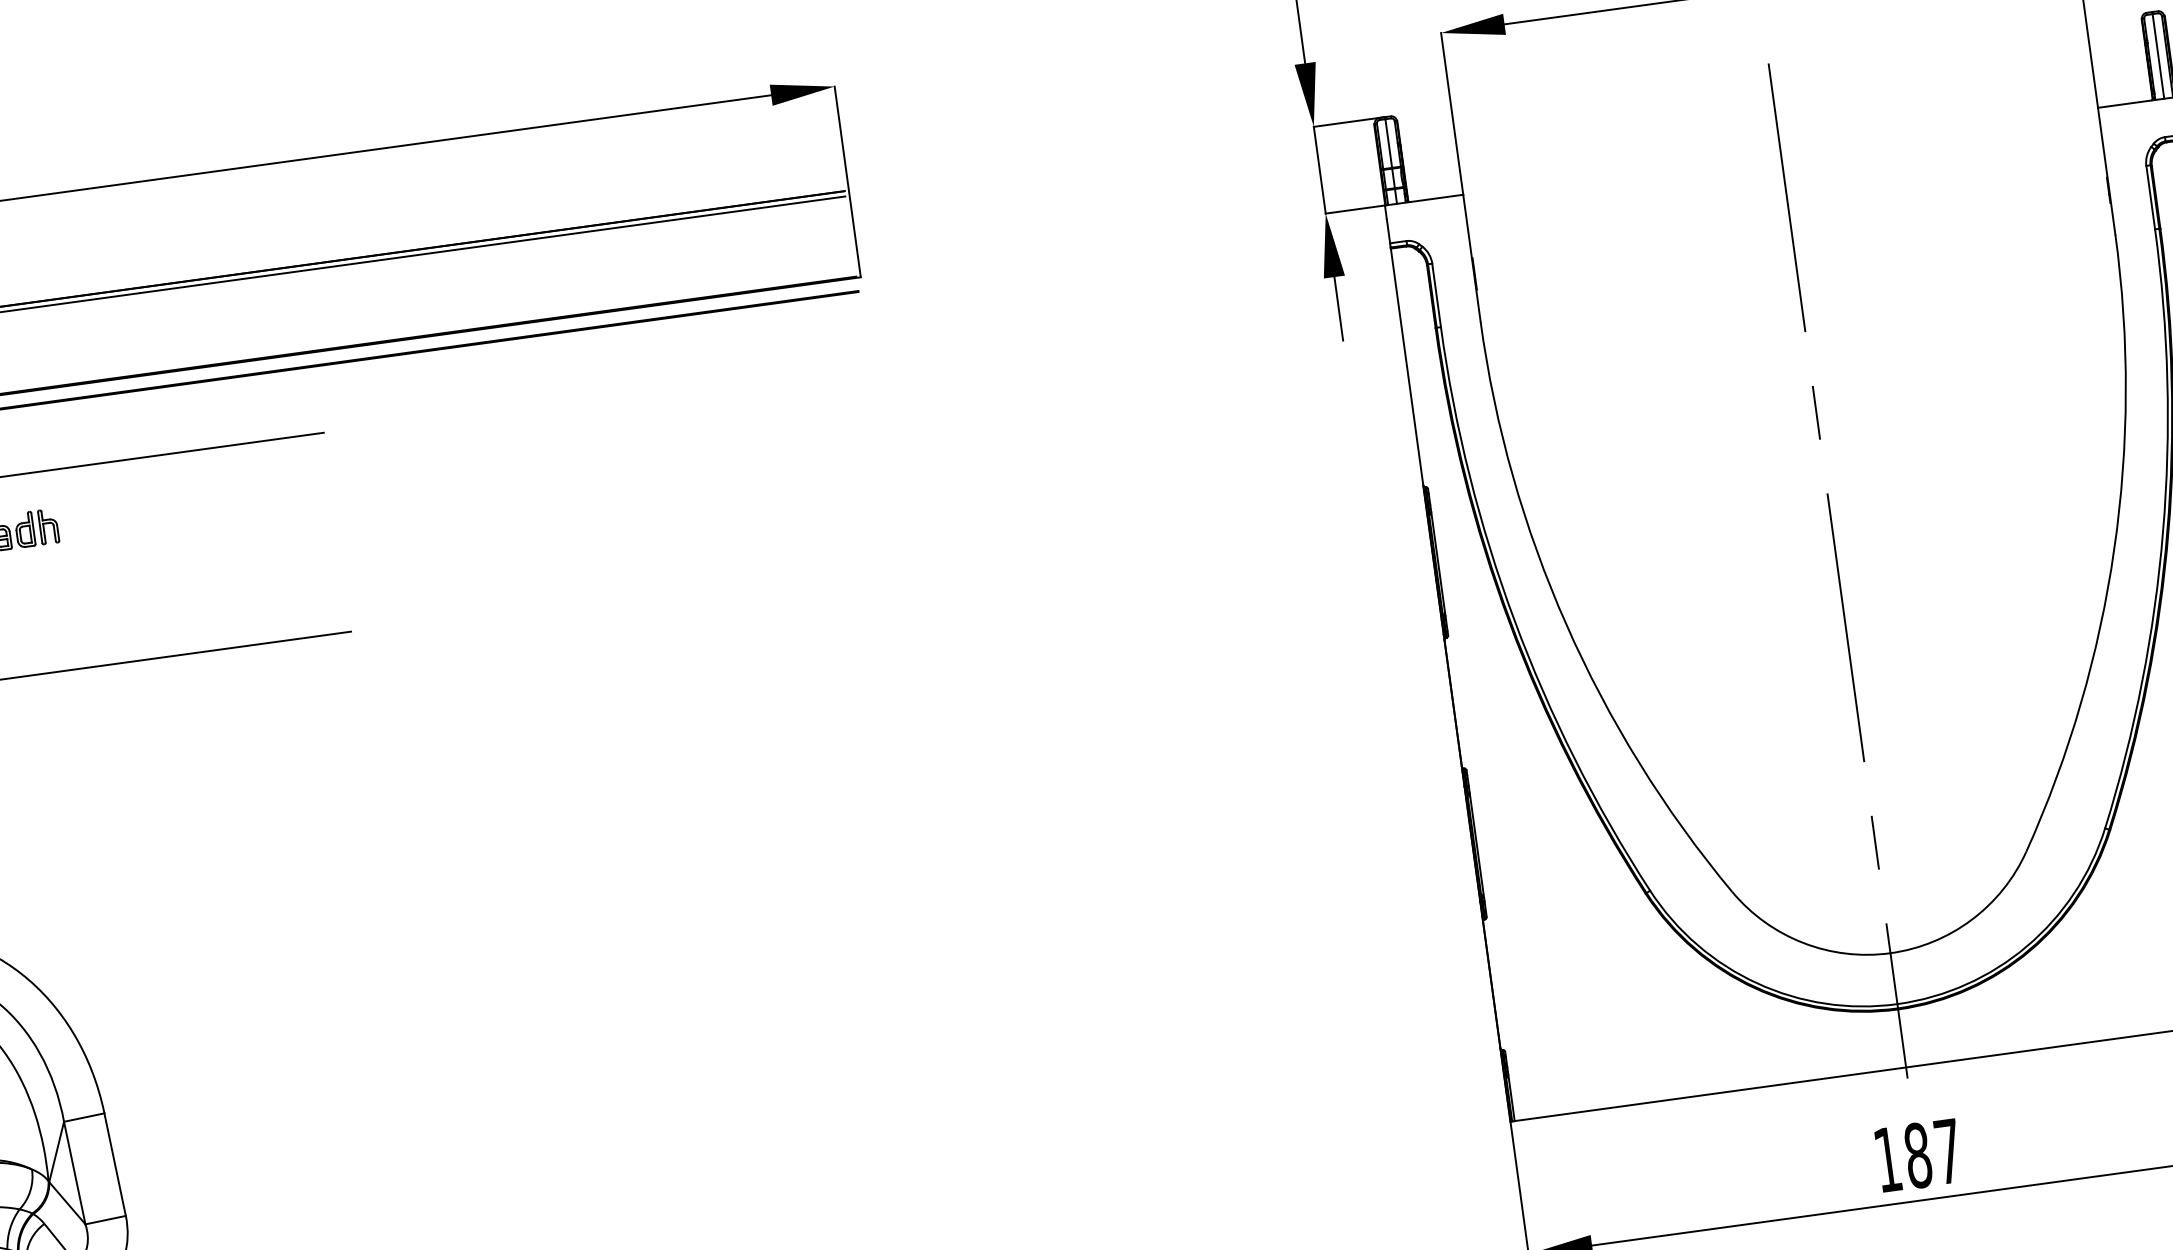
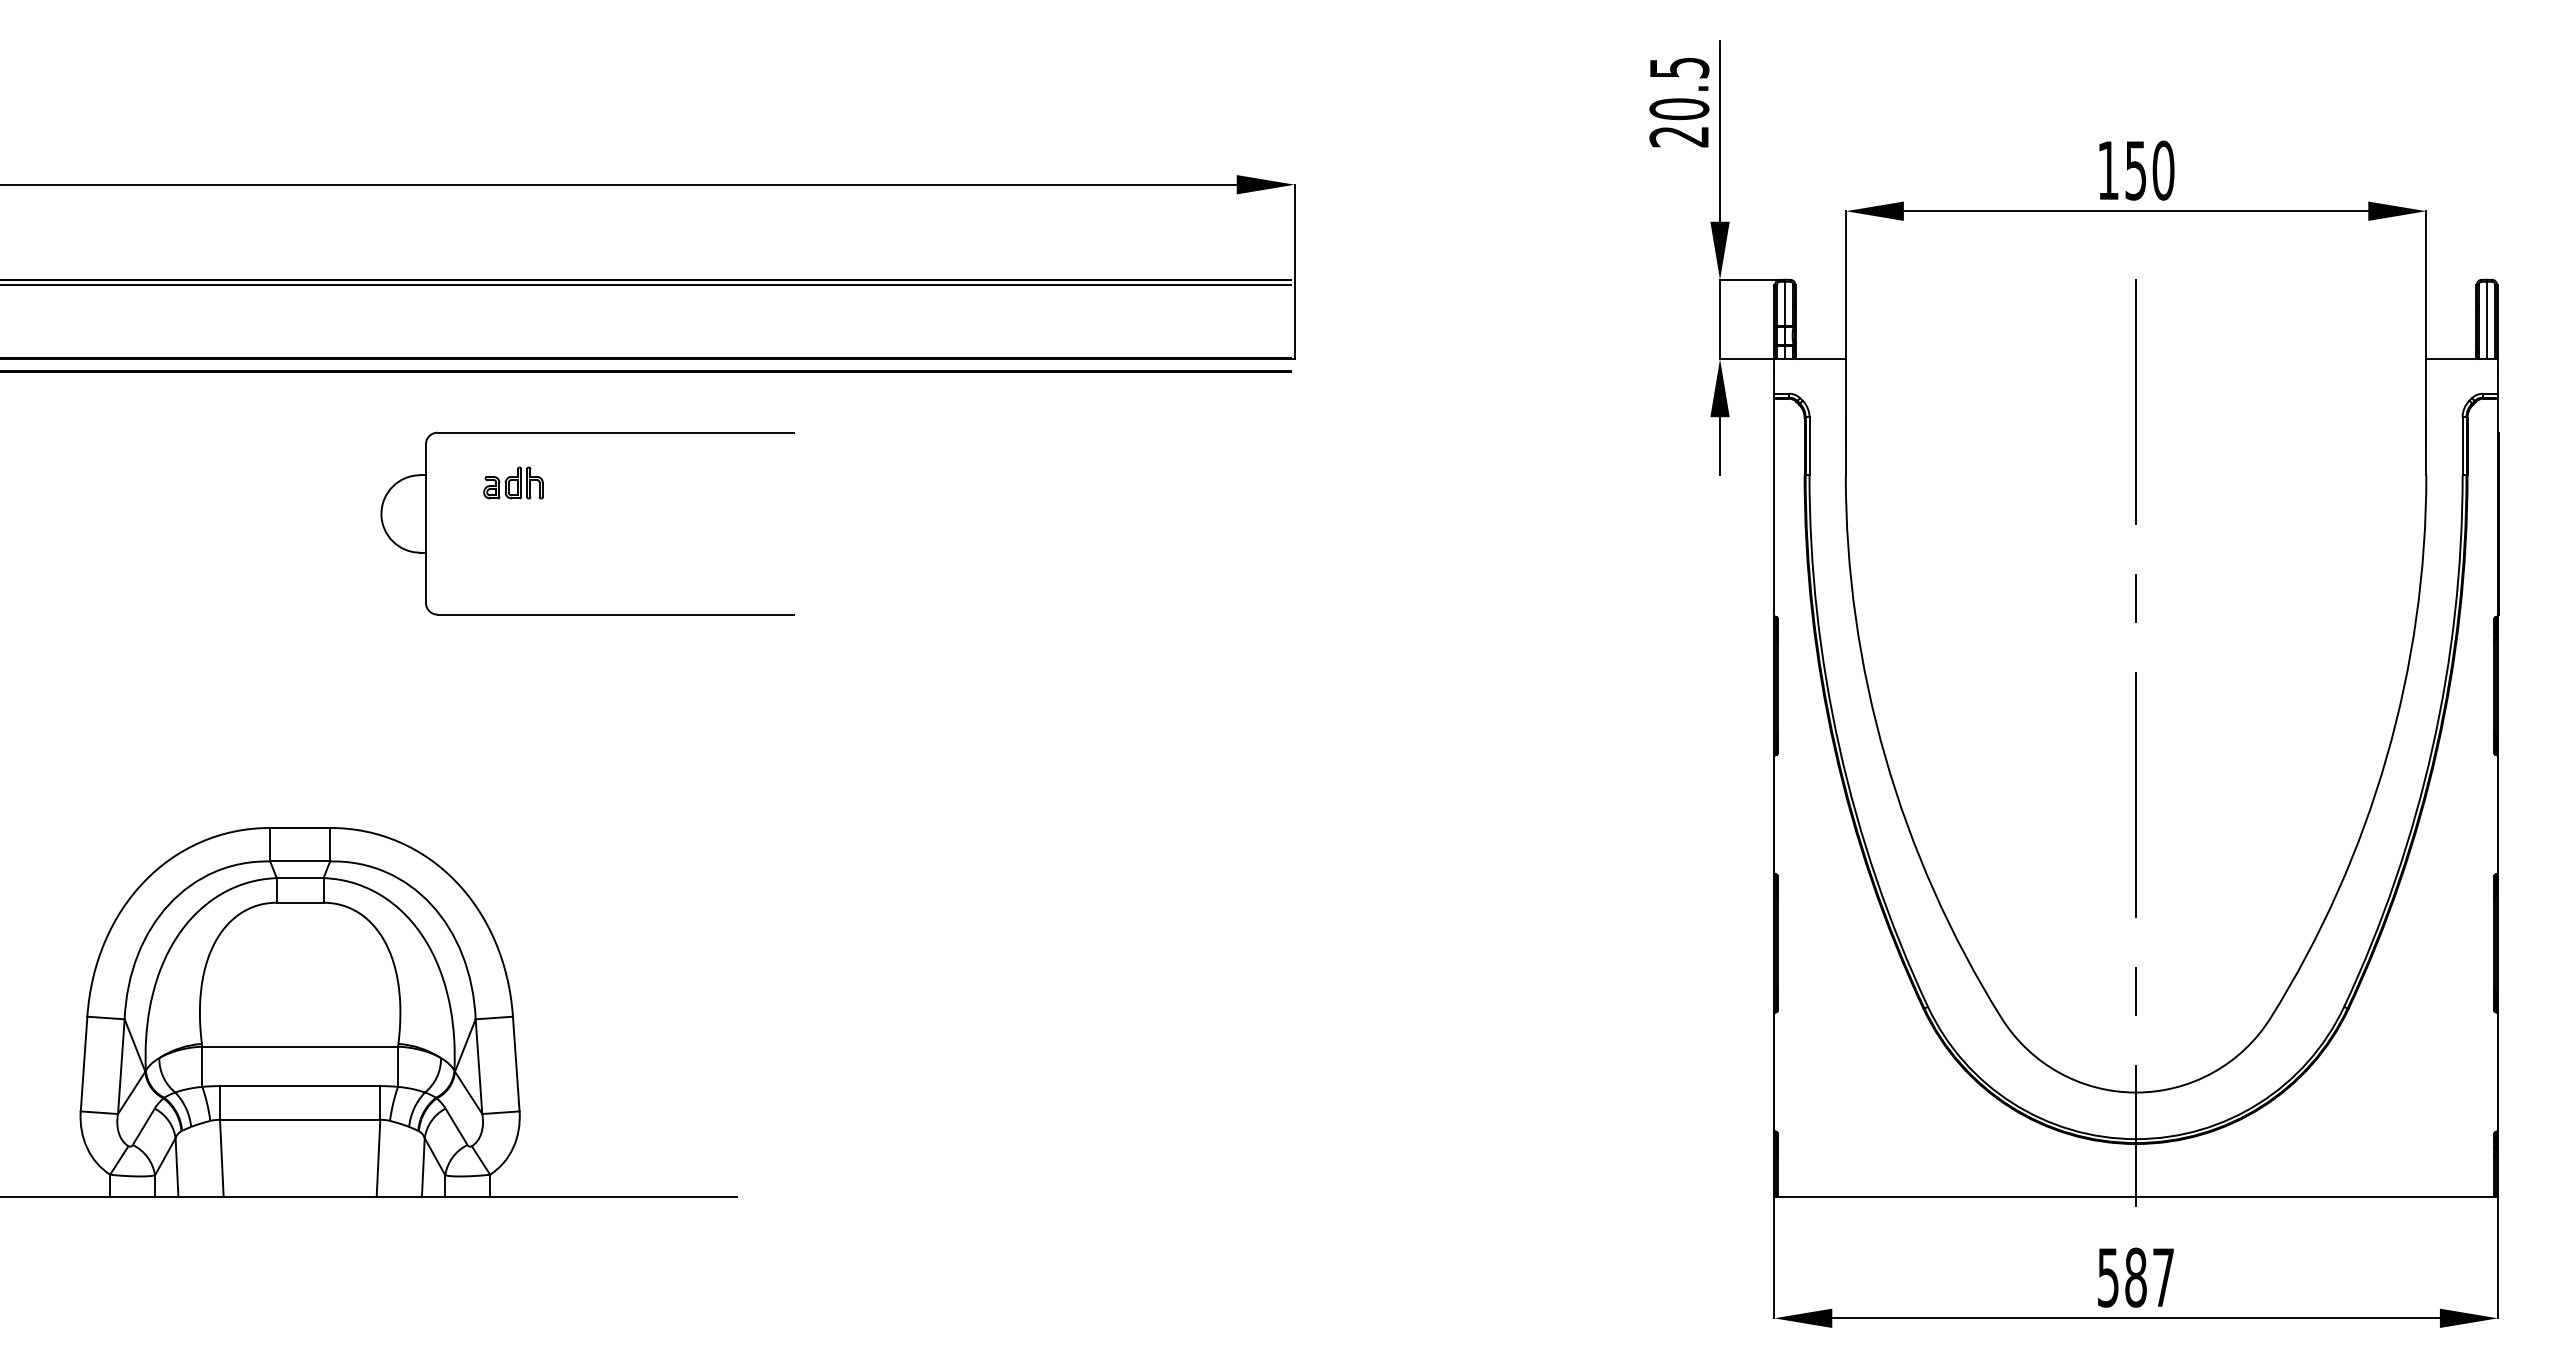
text: (1888, 1159) -> (2108, 1277), 187 -> 587

